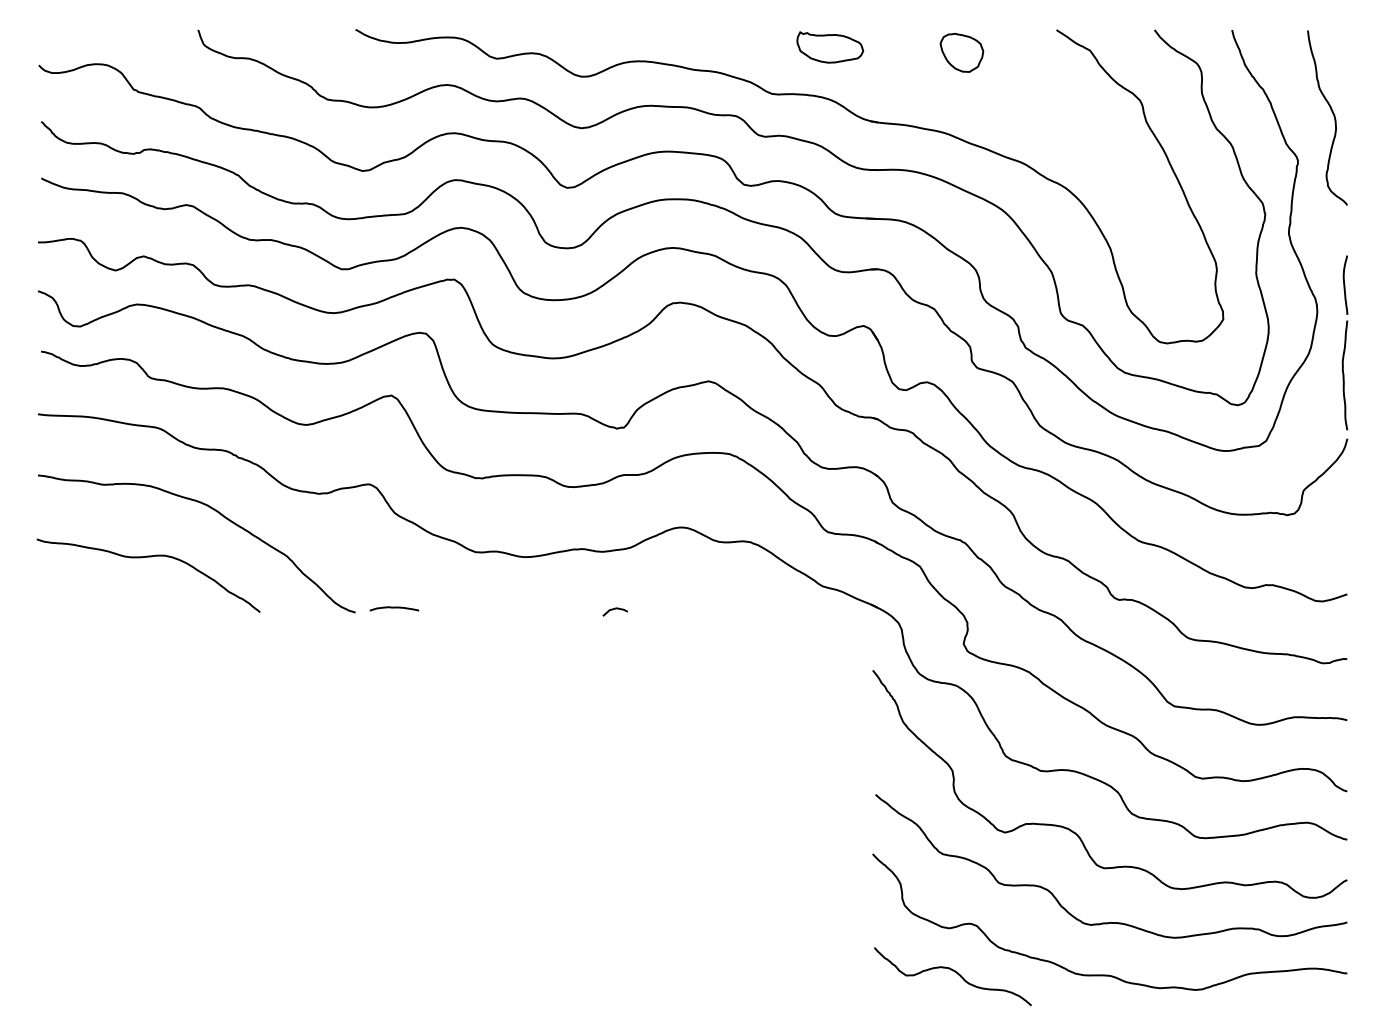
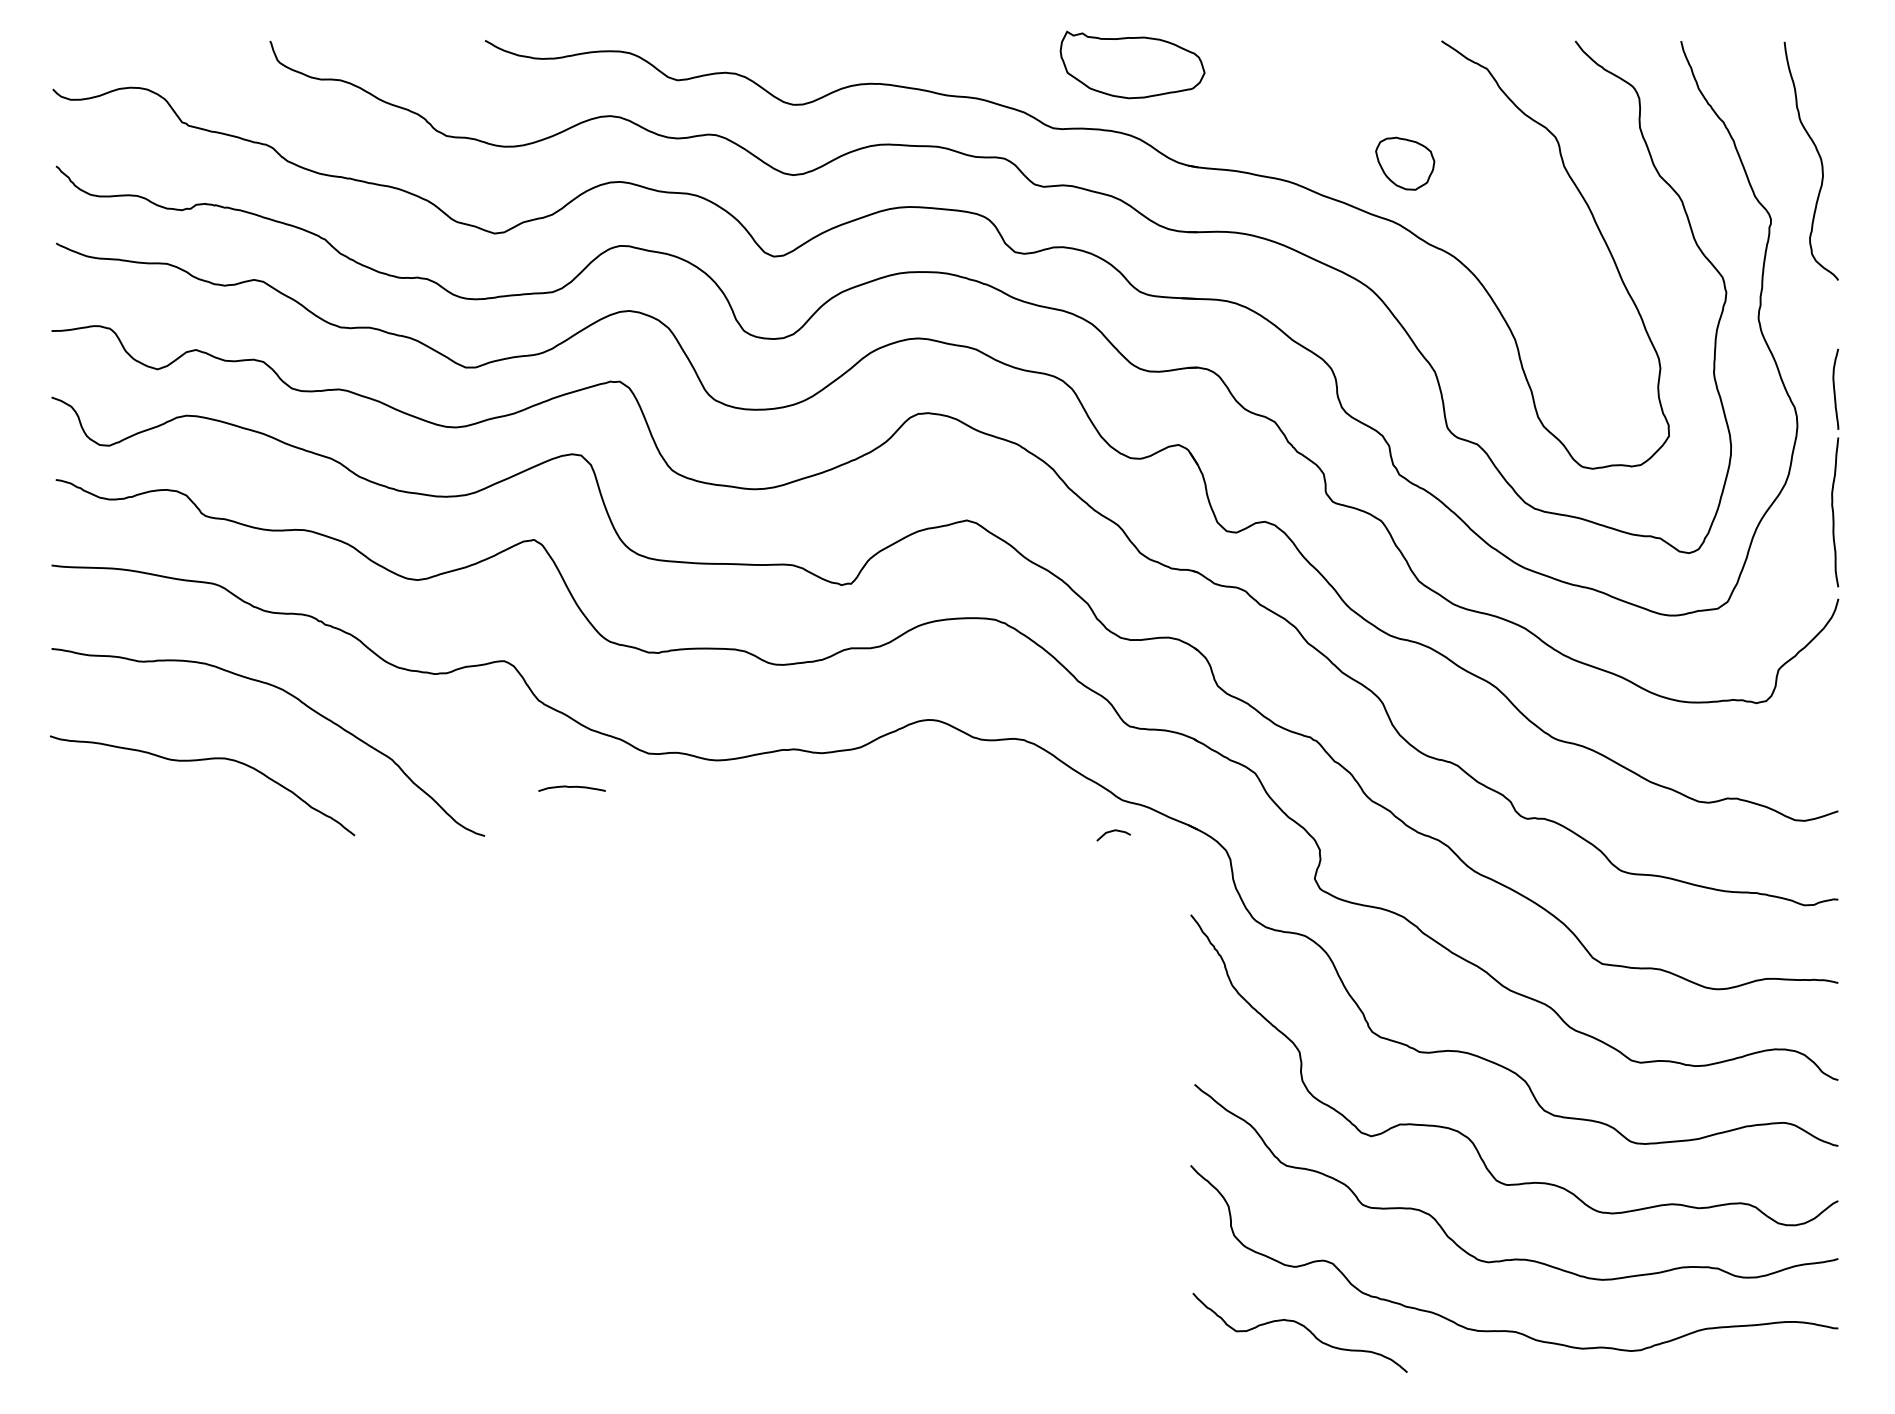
part: (830, 47) -> (1133, 64), size x1.6
part: (961, 52) -> (1404, 163), moved
curve: (394, 608) -> (572, 788), moved
curve: (613, 610) -> (1111, 833), moved

